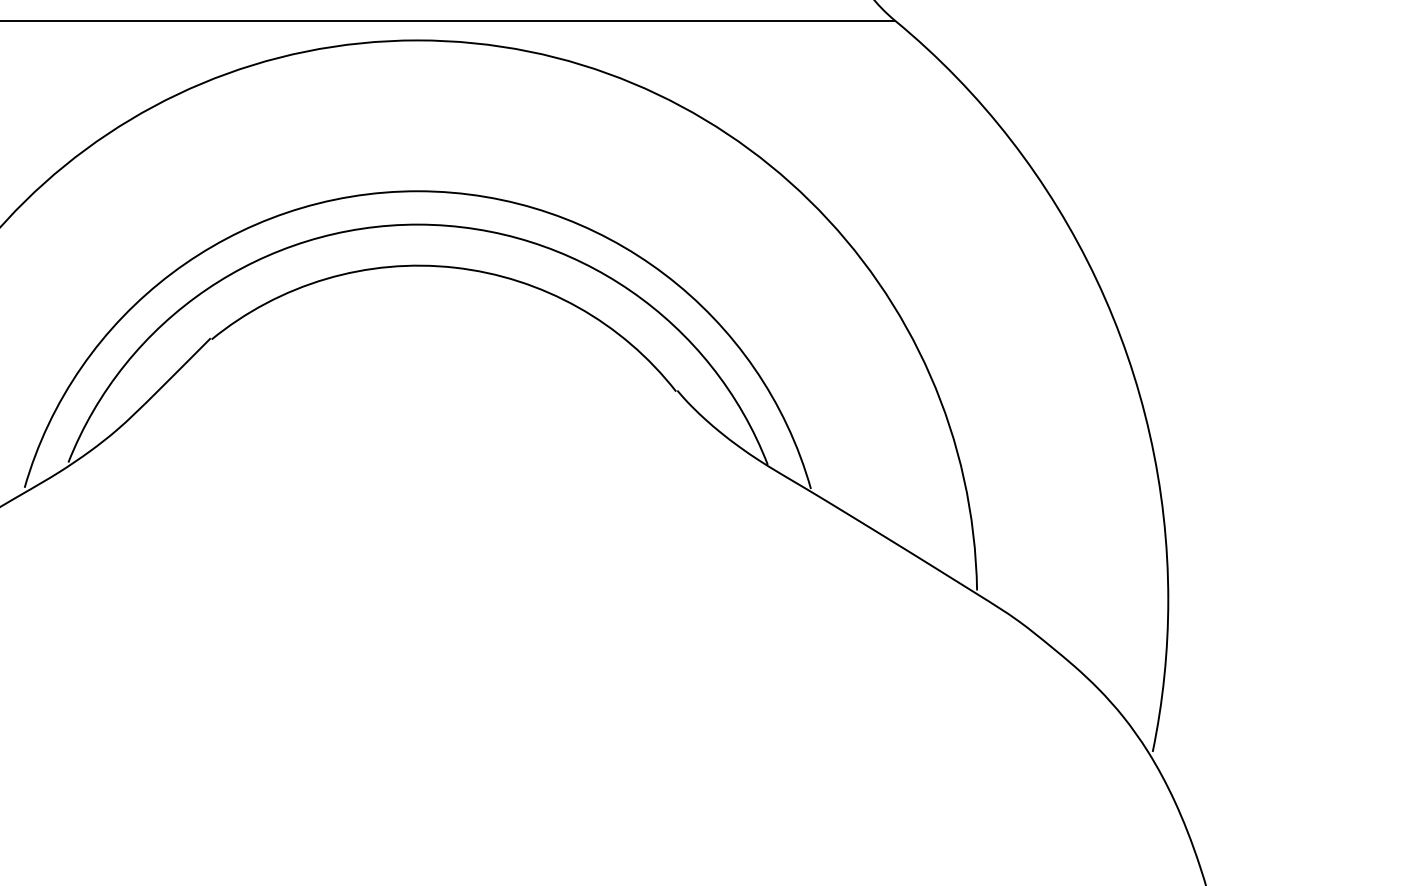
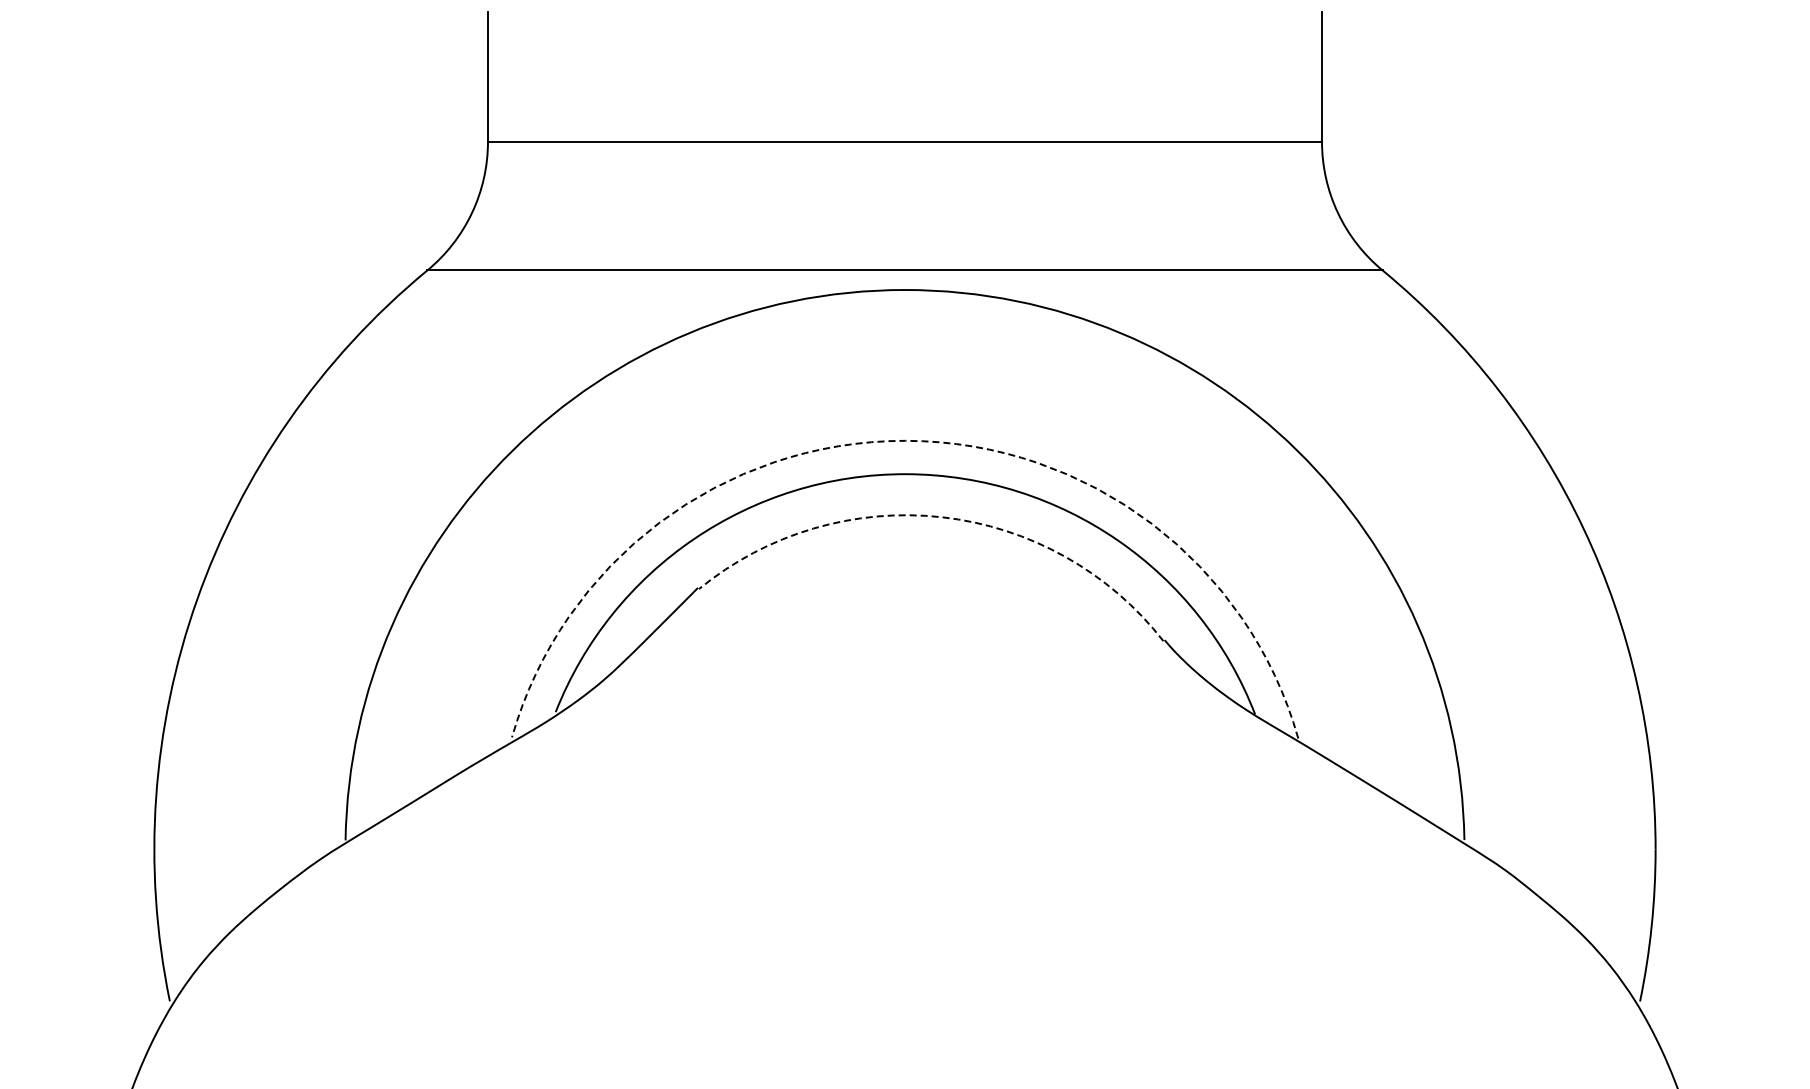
arc: (418, 190) -> (905, 440), solid -> dashed
arc: (455, 267) -> (942, 517), solid -> dashed

